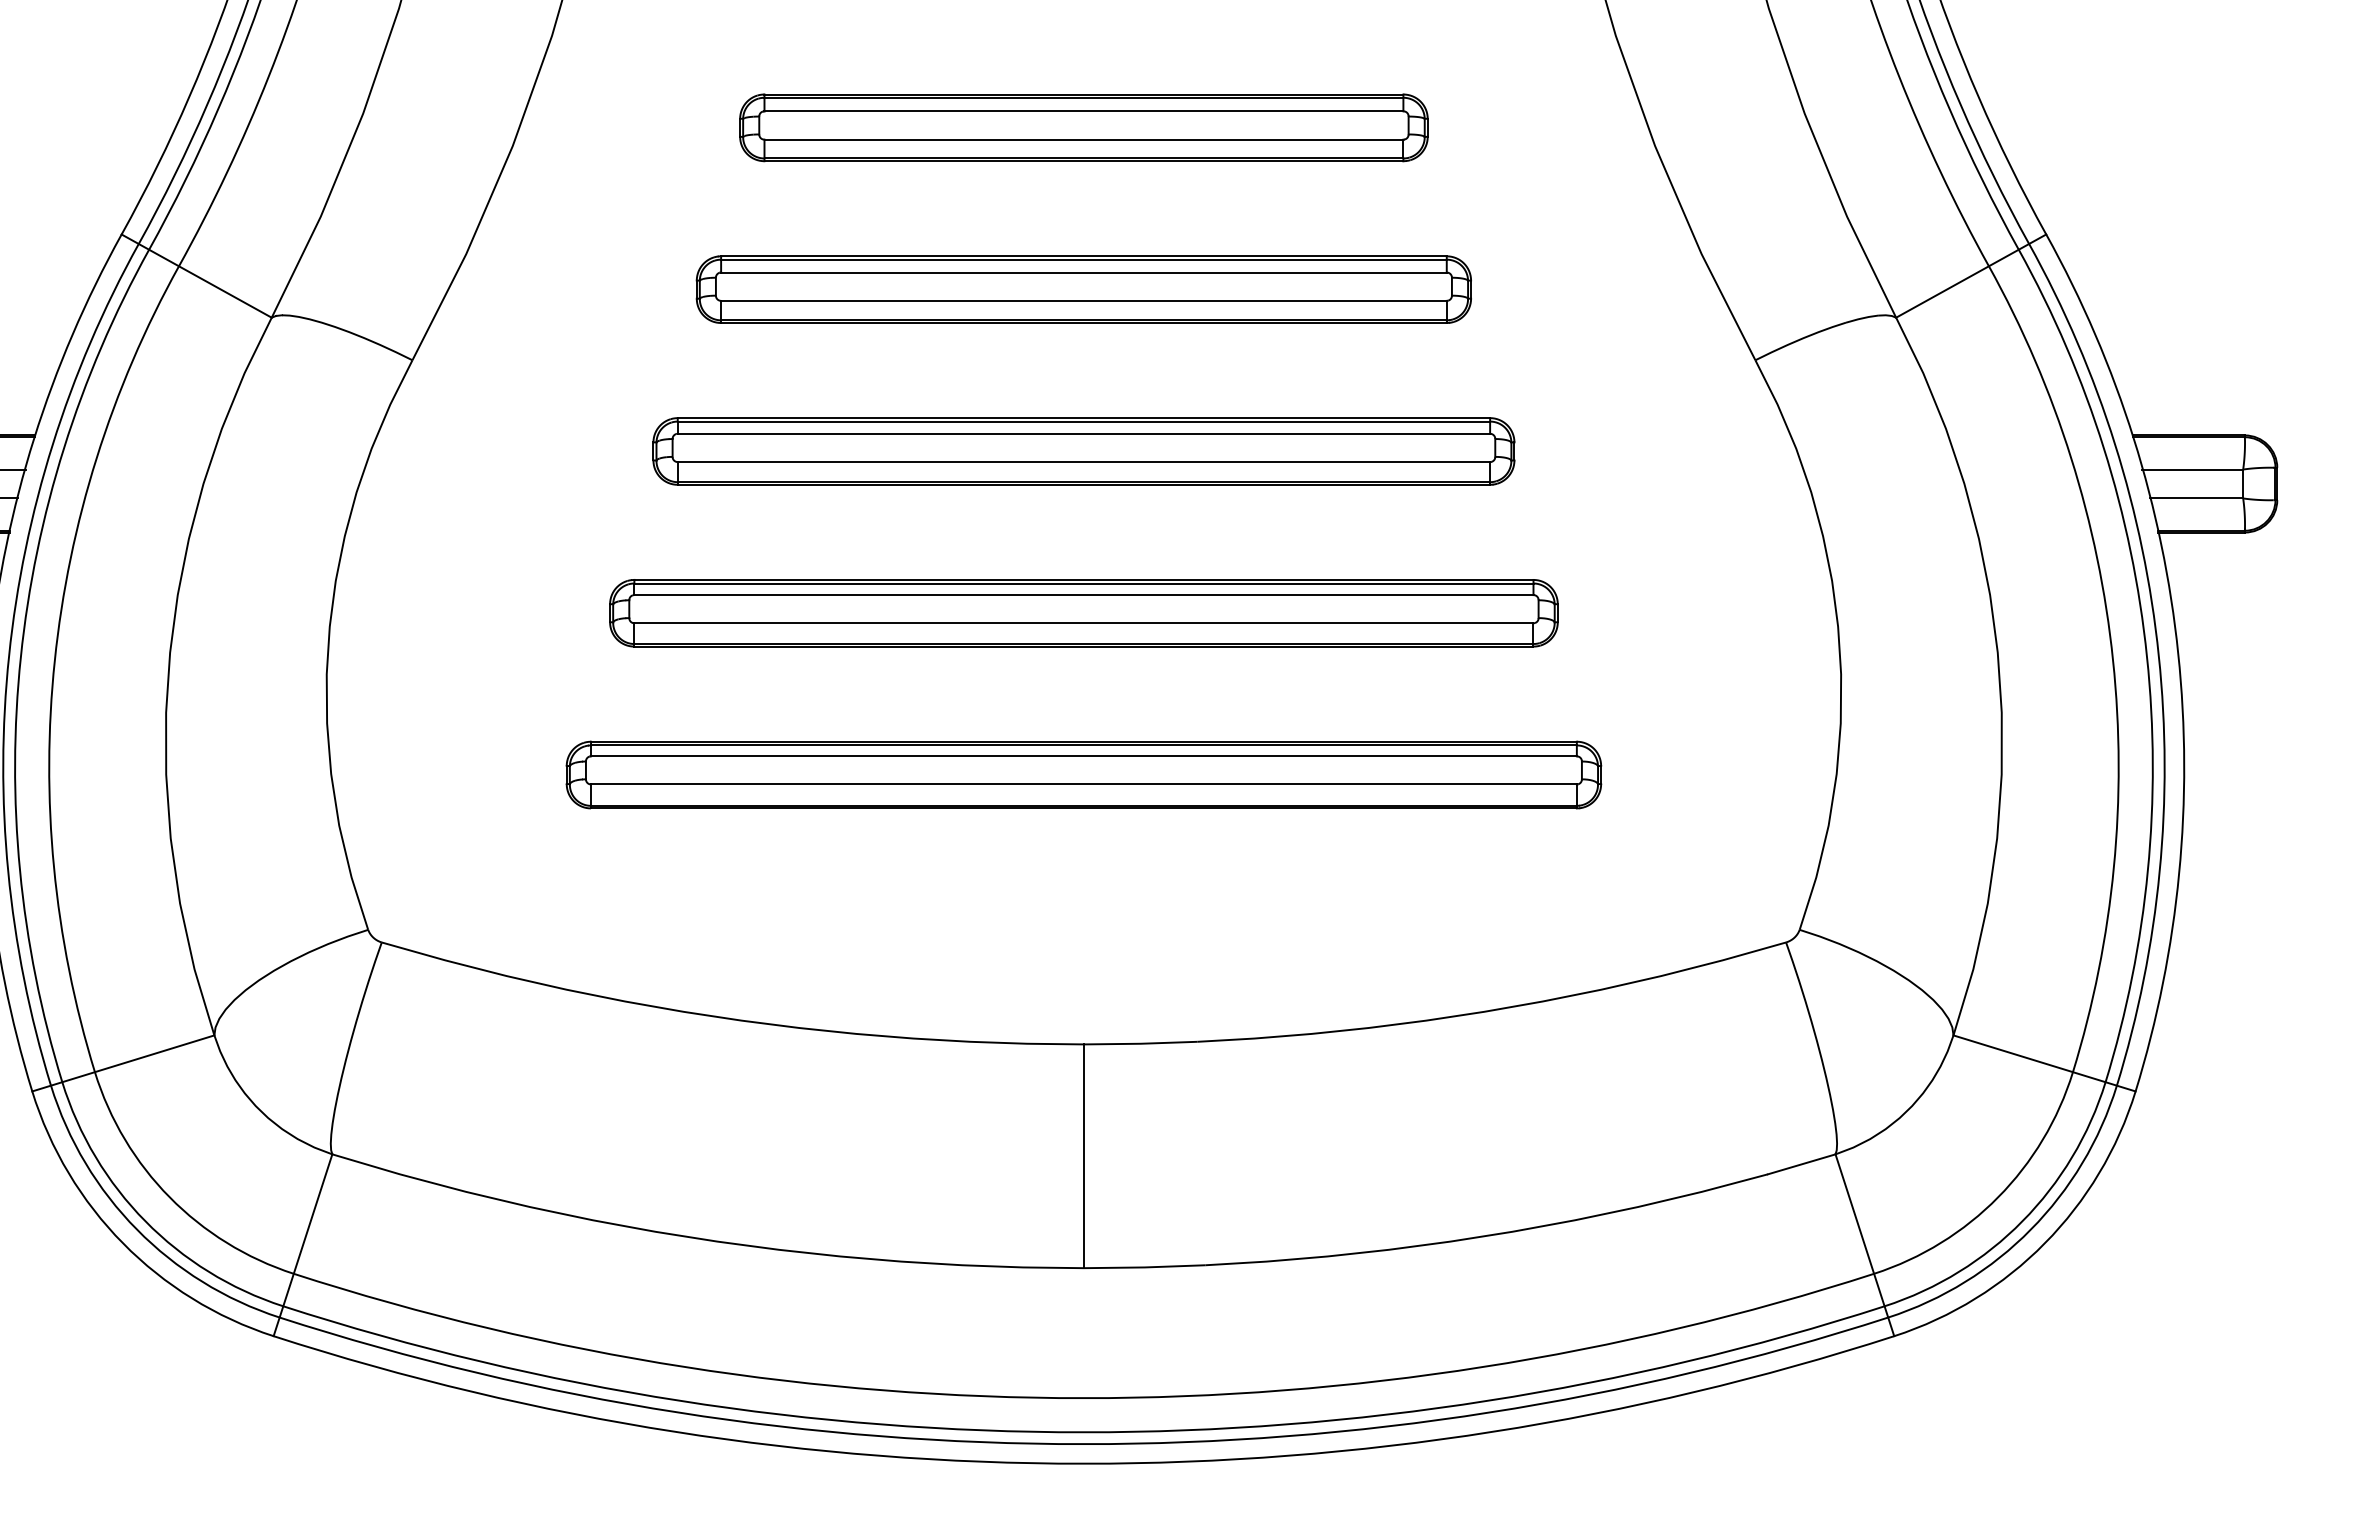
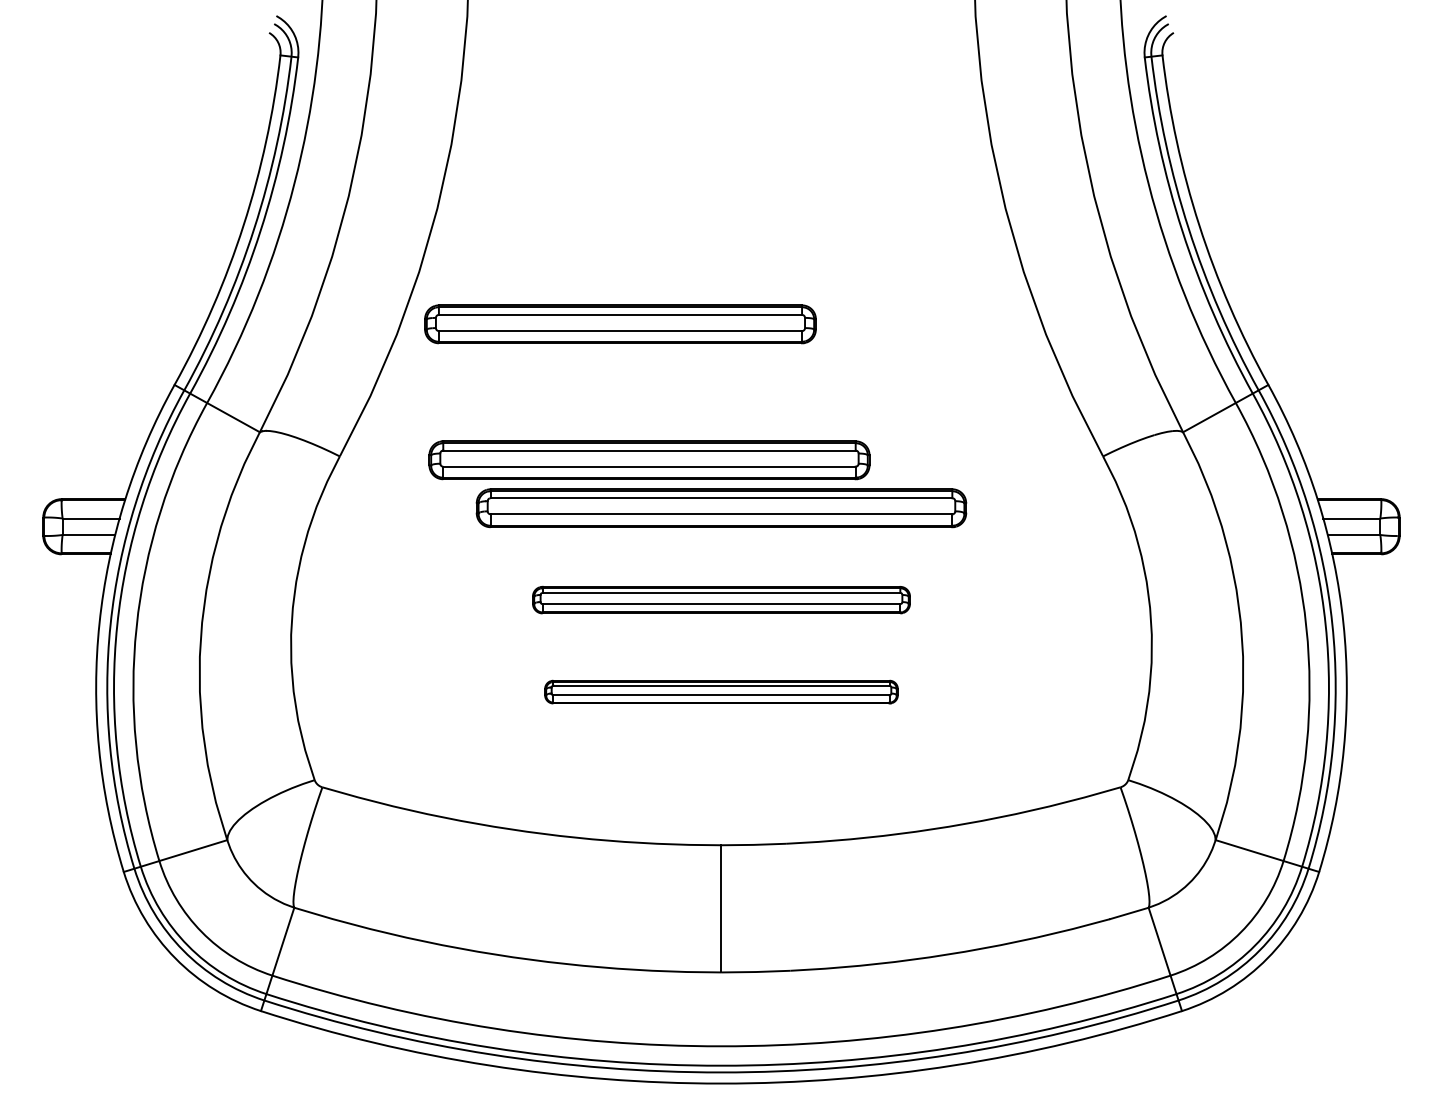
part: (1083, 128) -> (620, 324), moved
part: (1083, 290) -> (649, 460), moved
part: (1083, 611) -> (721, 599), size x0.7
part: (1083, 773) -> (721, 691), size x0.6

